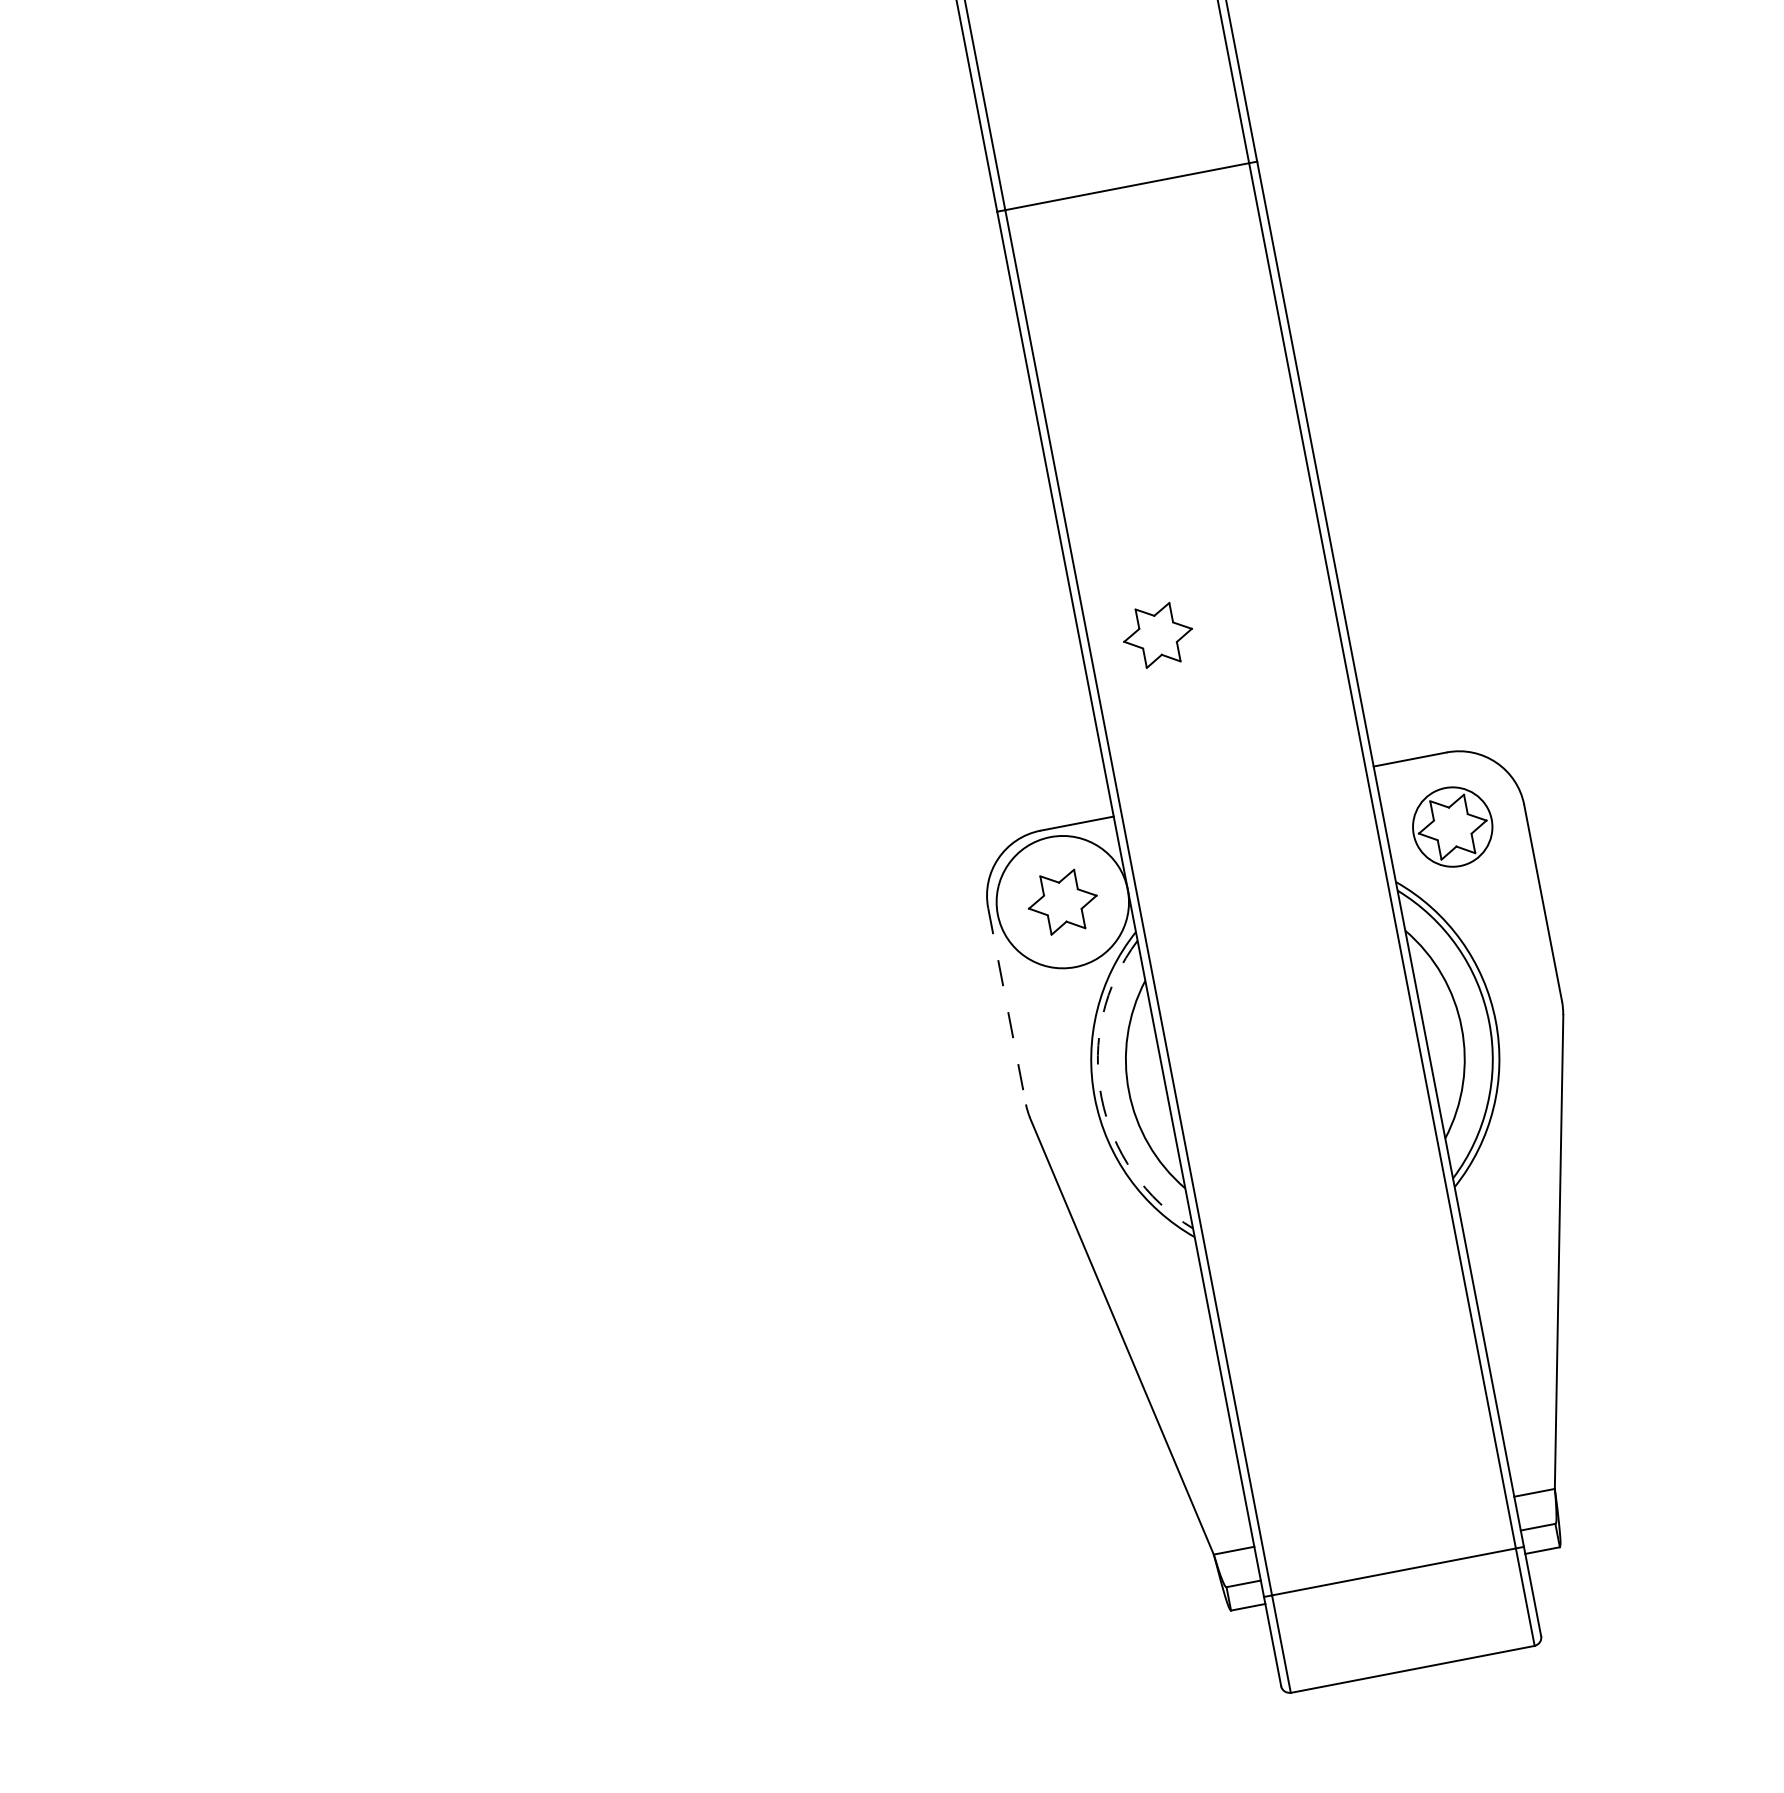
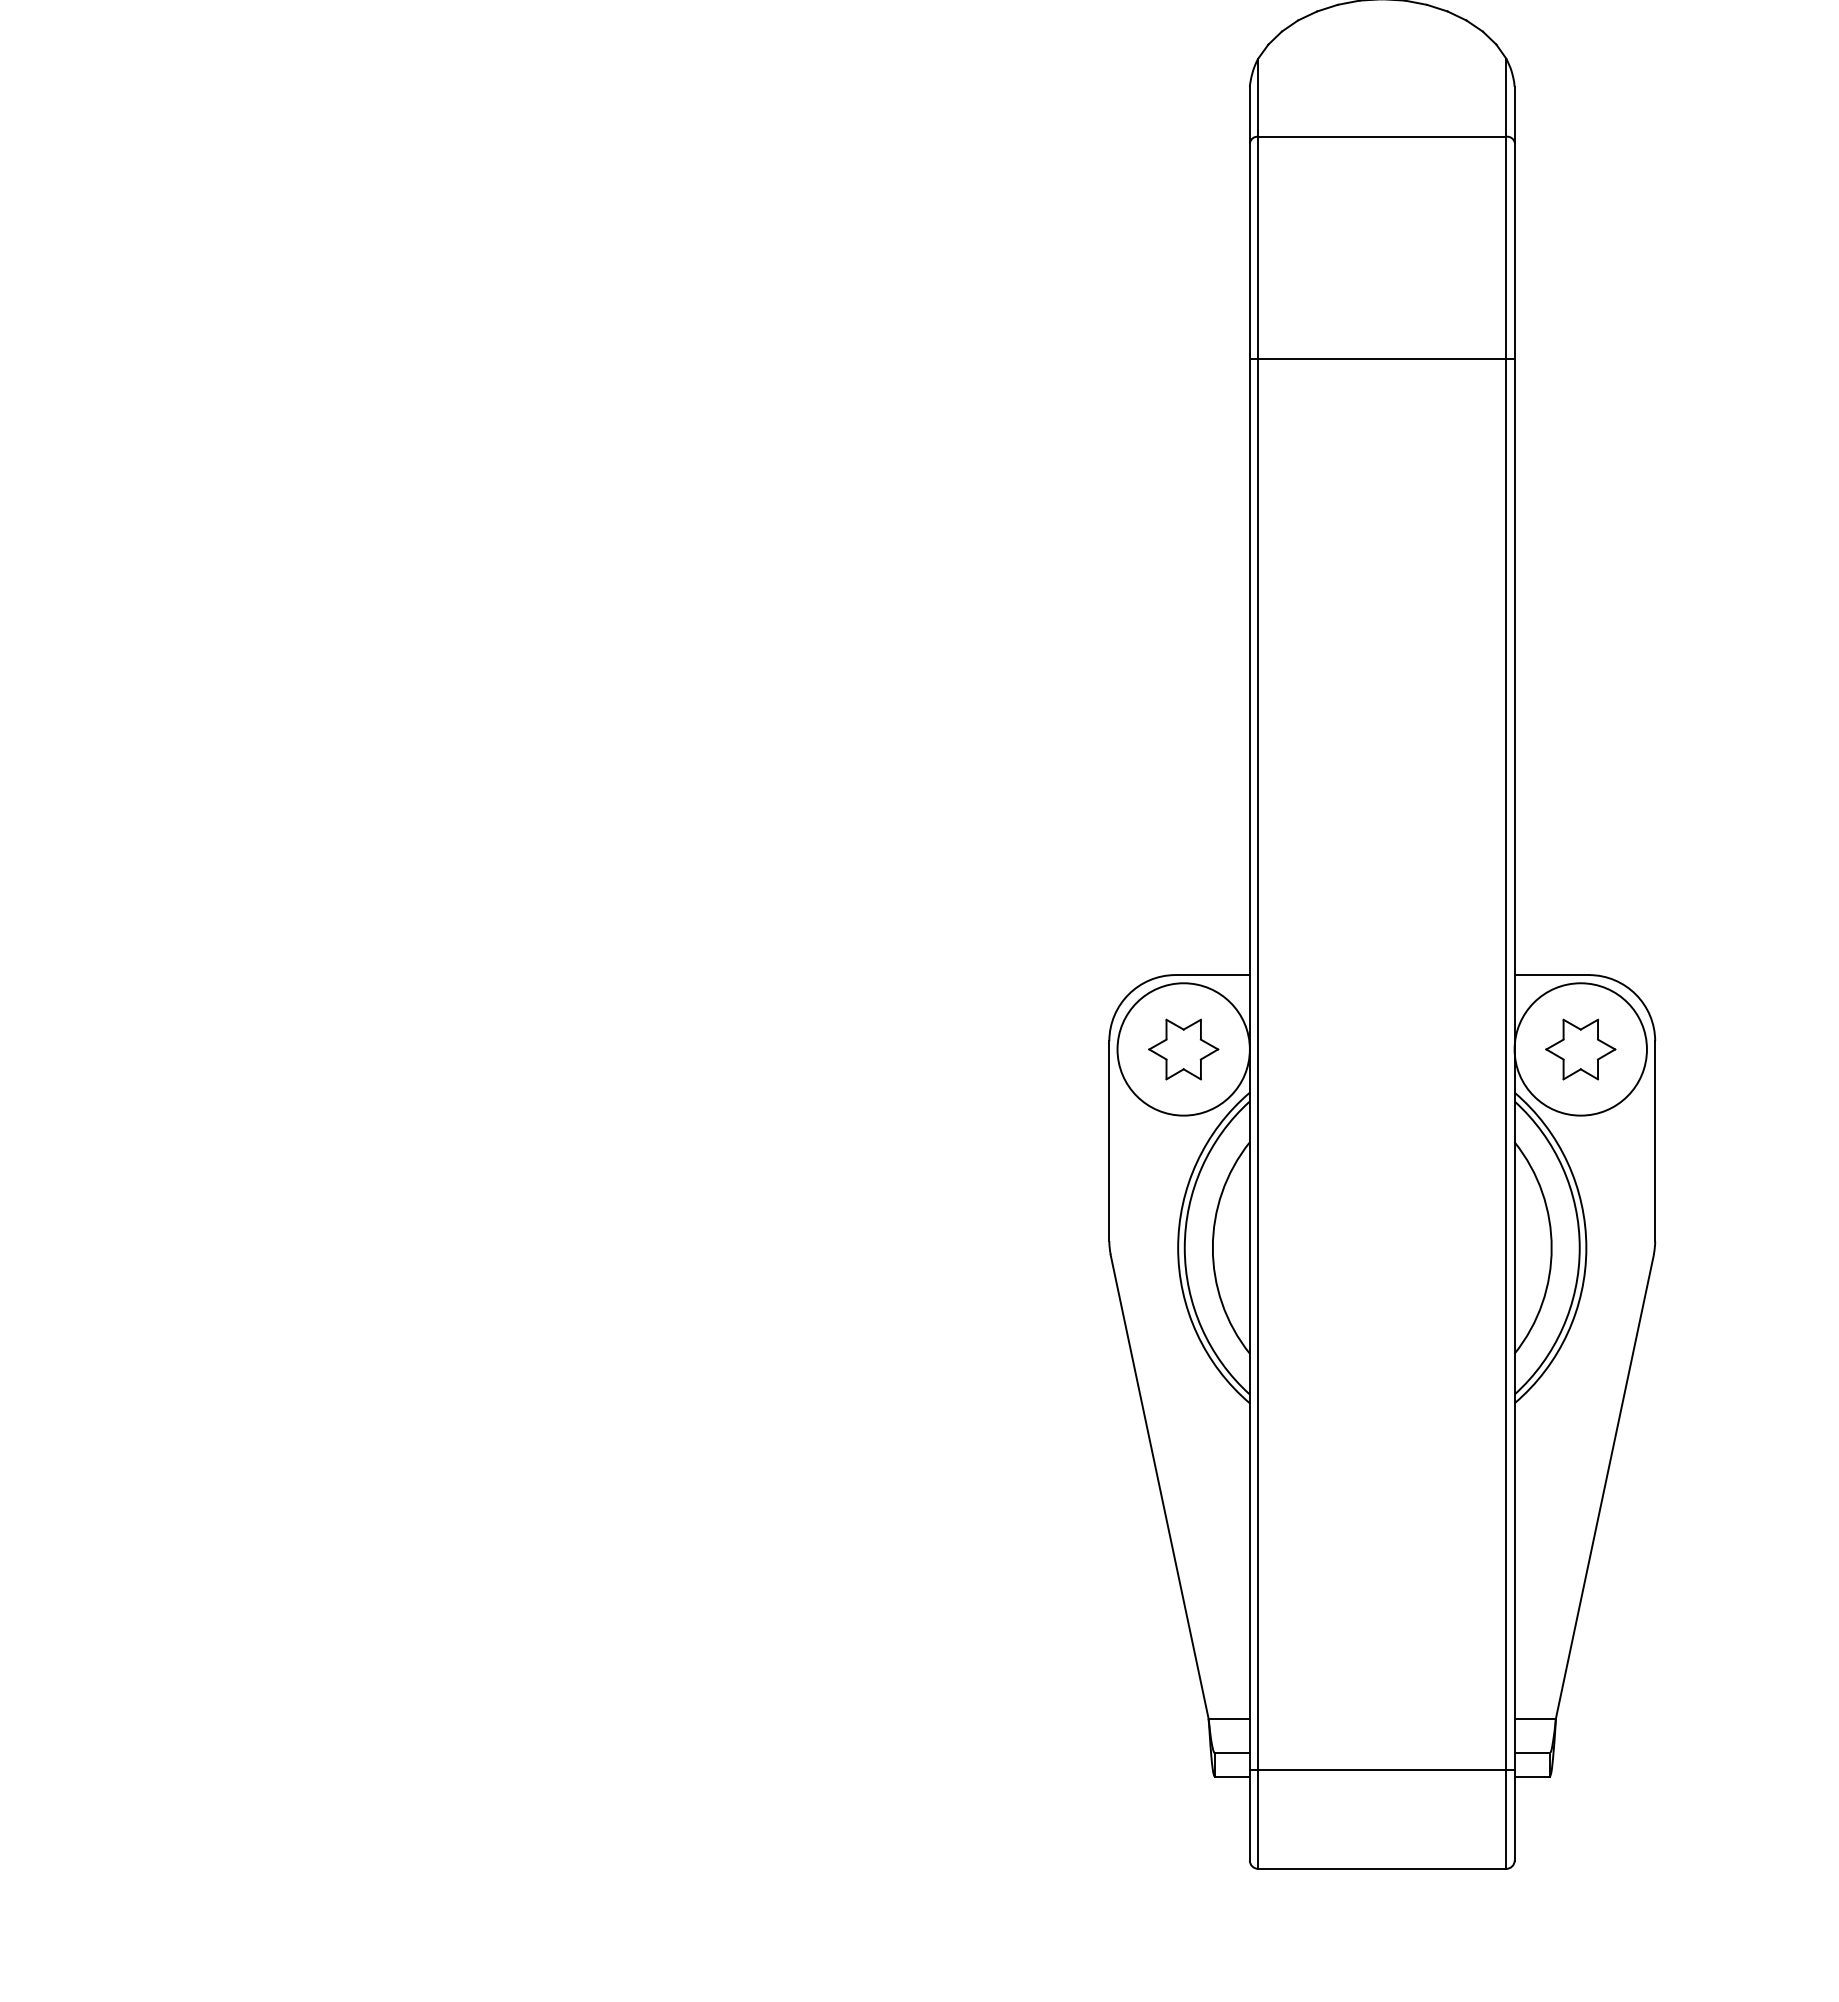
part: (1157, 635) -> (1327, 805), removed
circle: (1452, 827) -> (1580, 1049), size x1.67
line: (1007, 1006) -> (1109, 1141), dashed -> solid
arc: (1101, 1096) -> (1184, 1247), dashed -> solid

